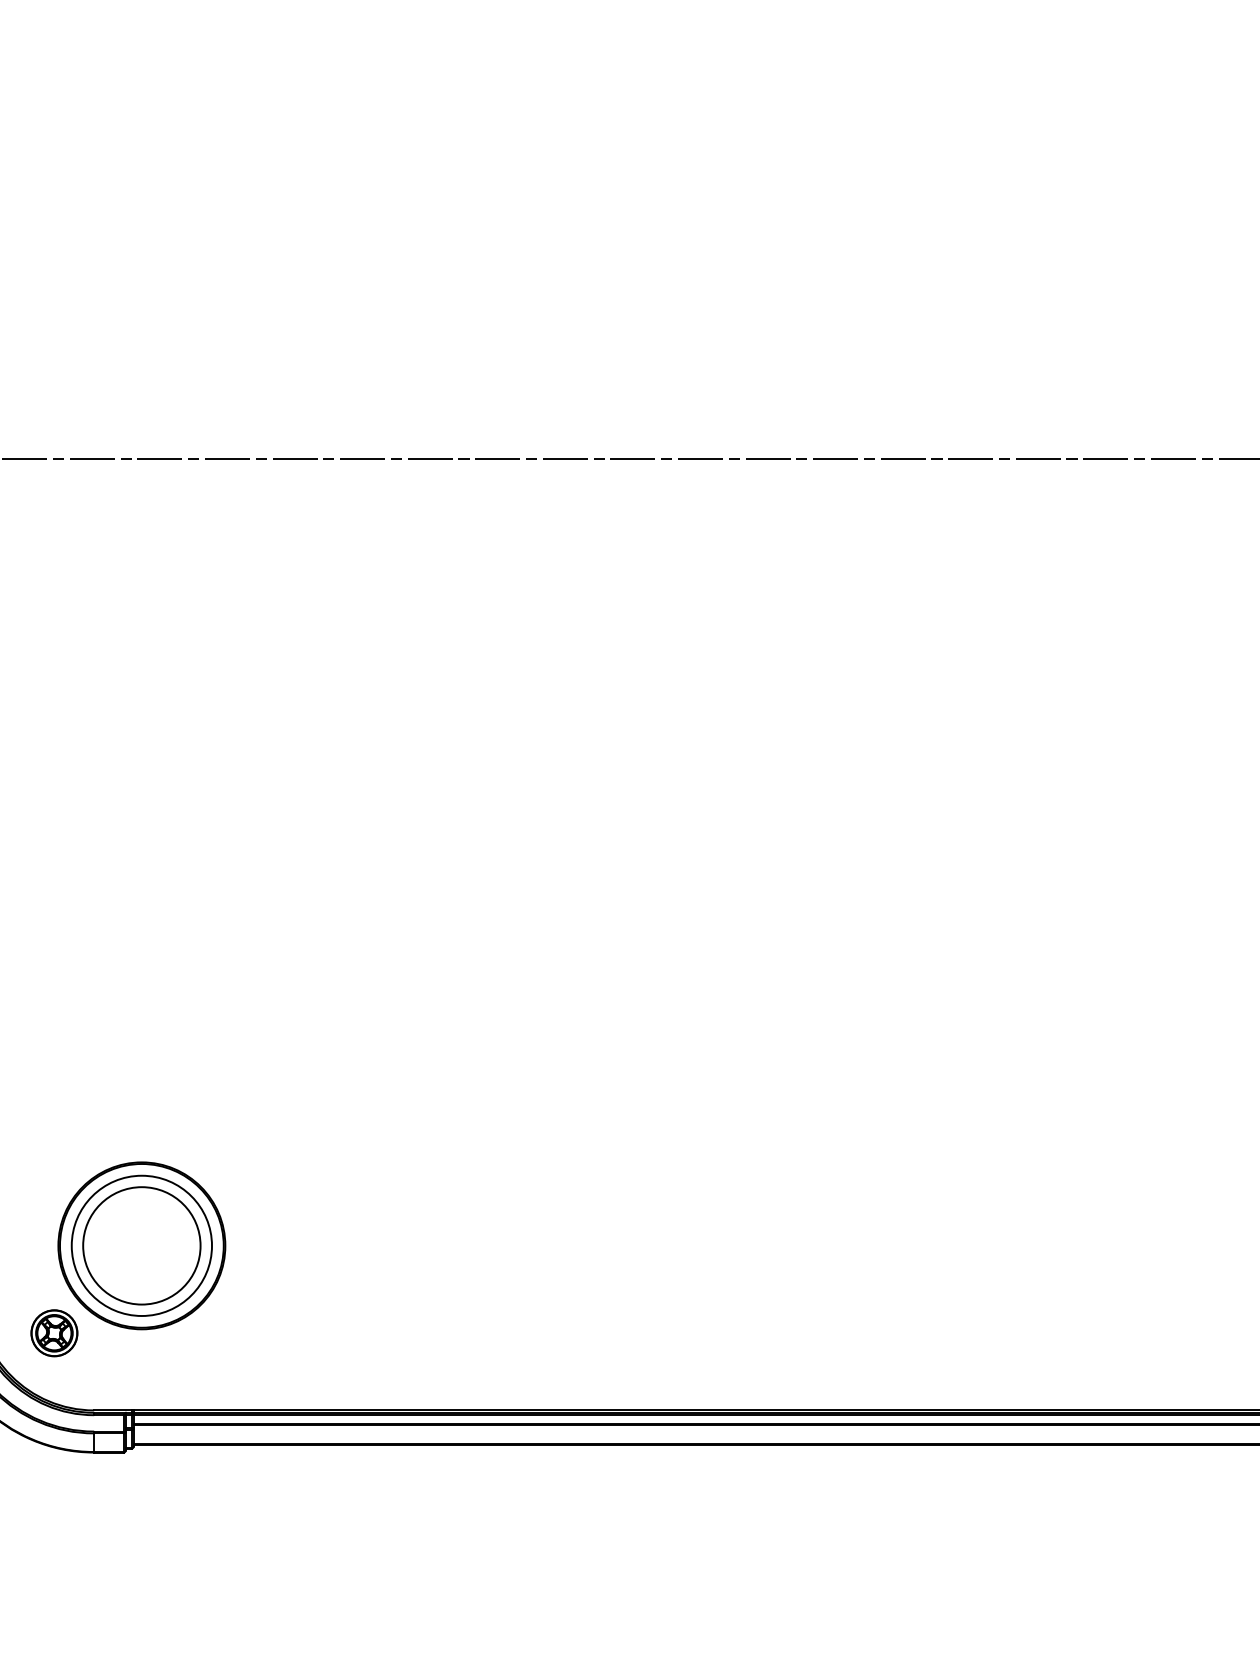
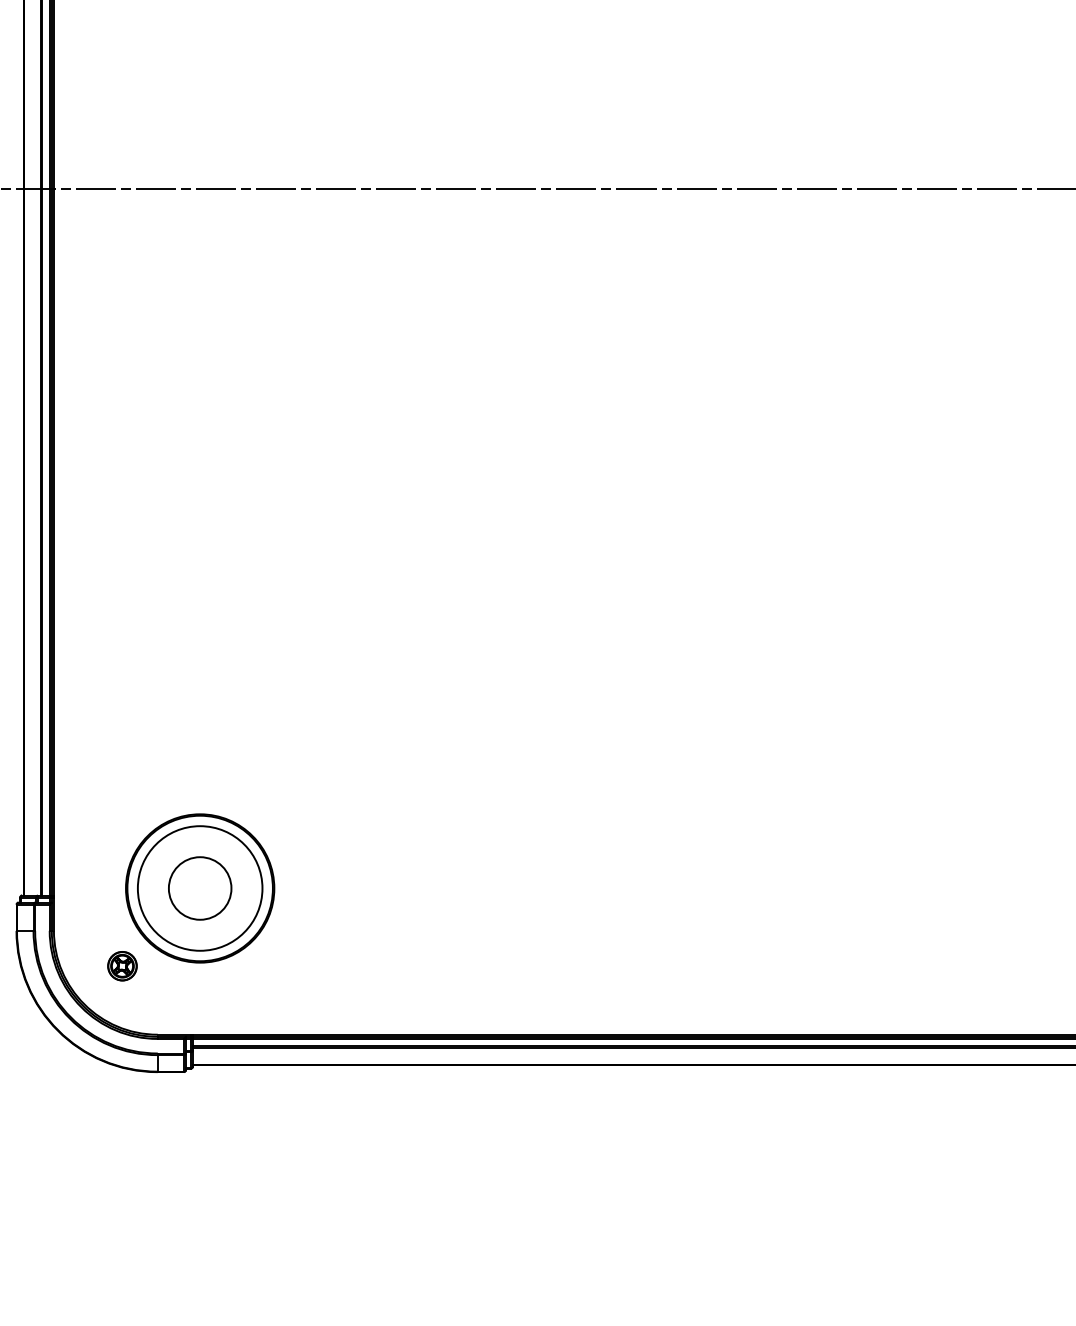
circle: (141, 1245) -> (199, 888), size x0.6
part: (54, 1333) -> (122, 966), size x0.7

